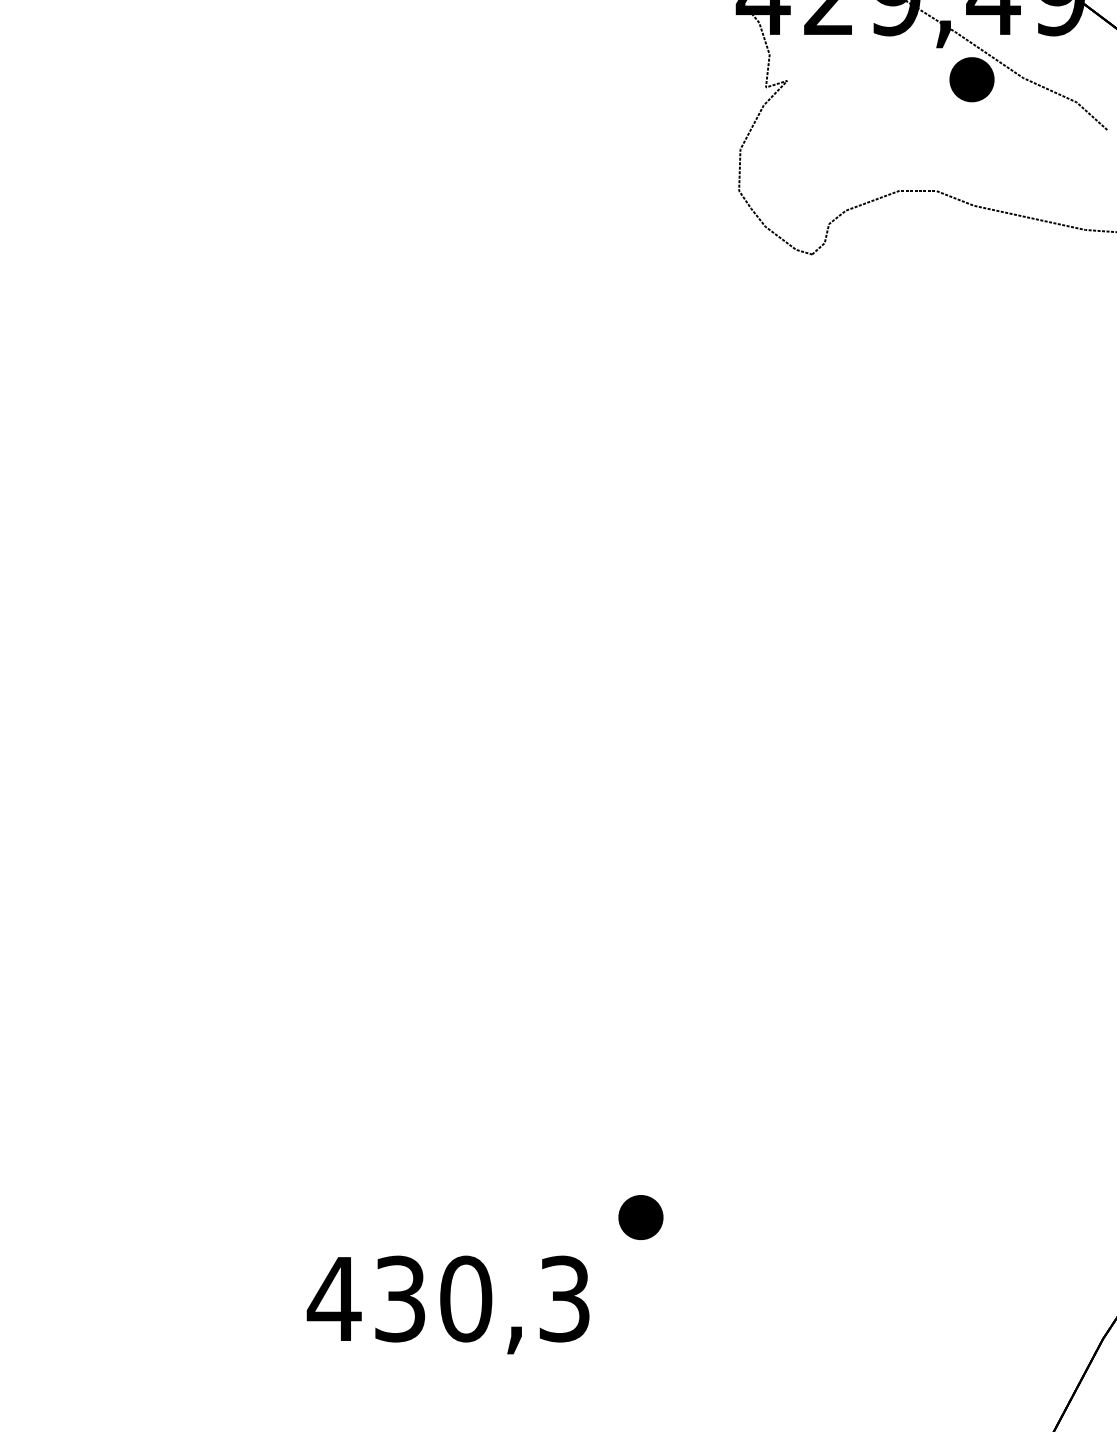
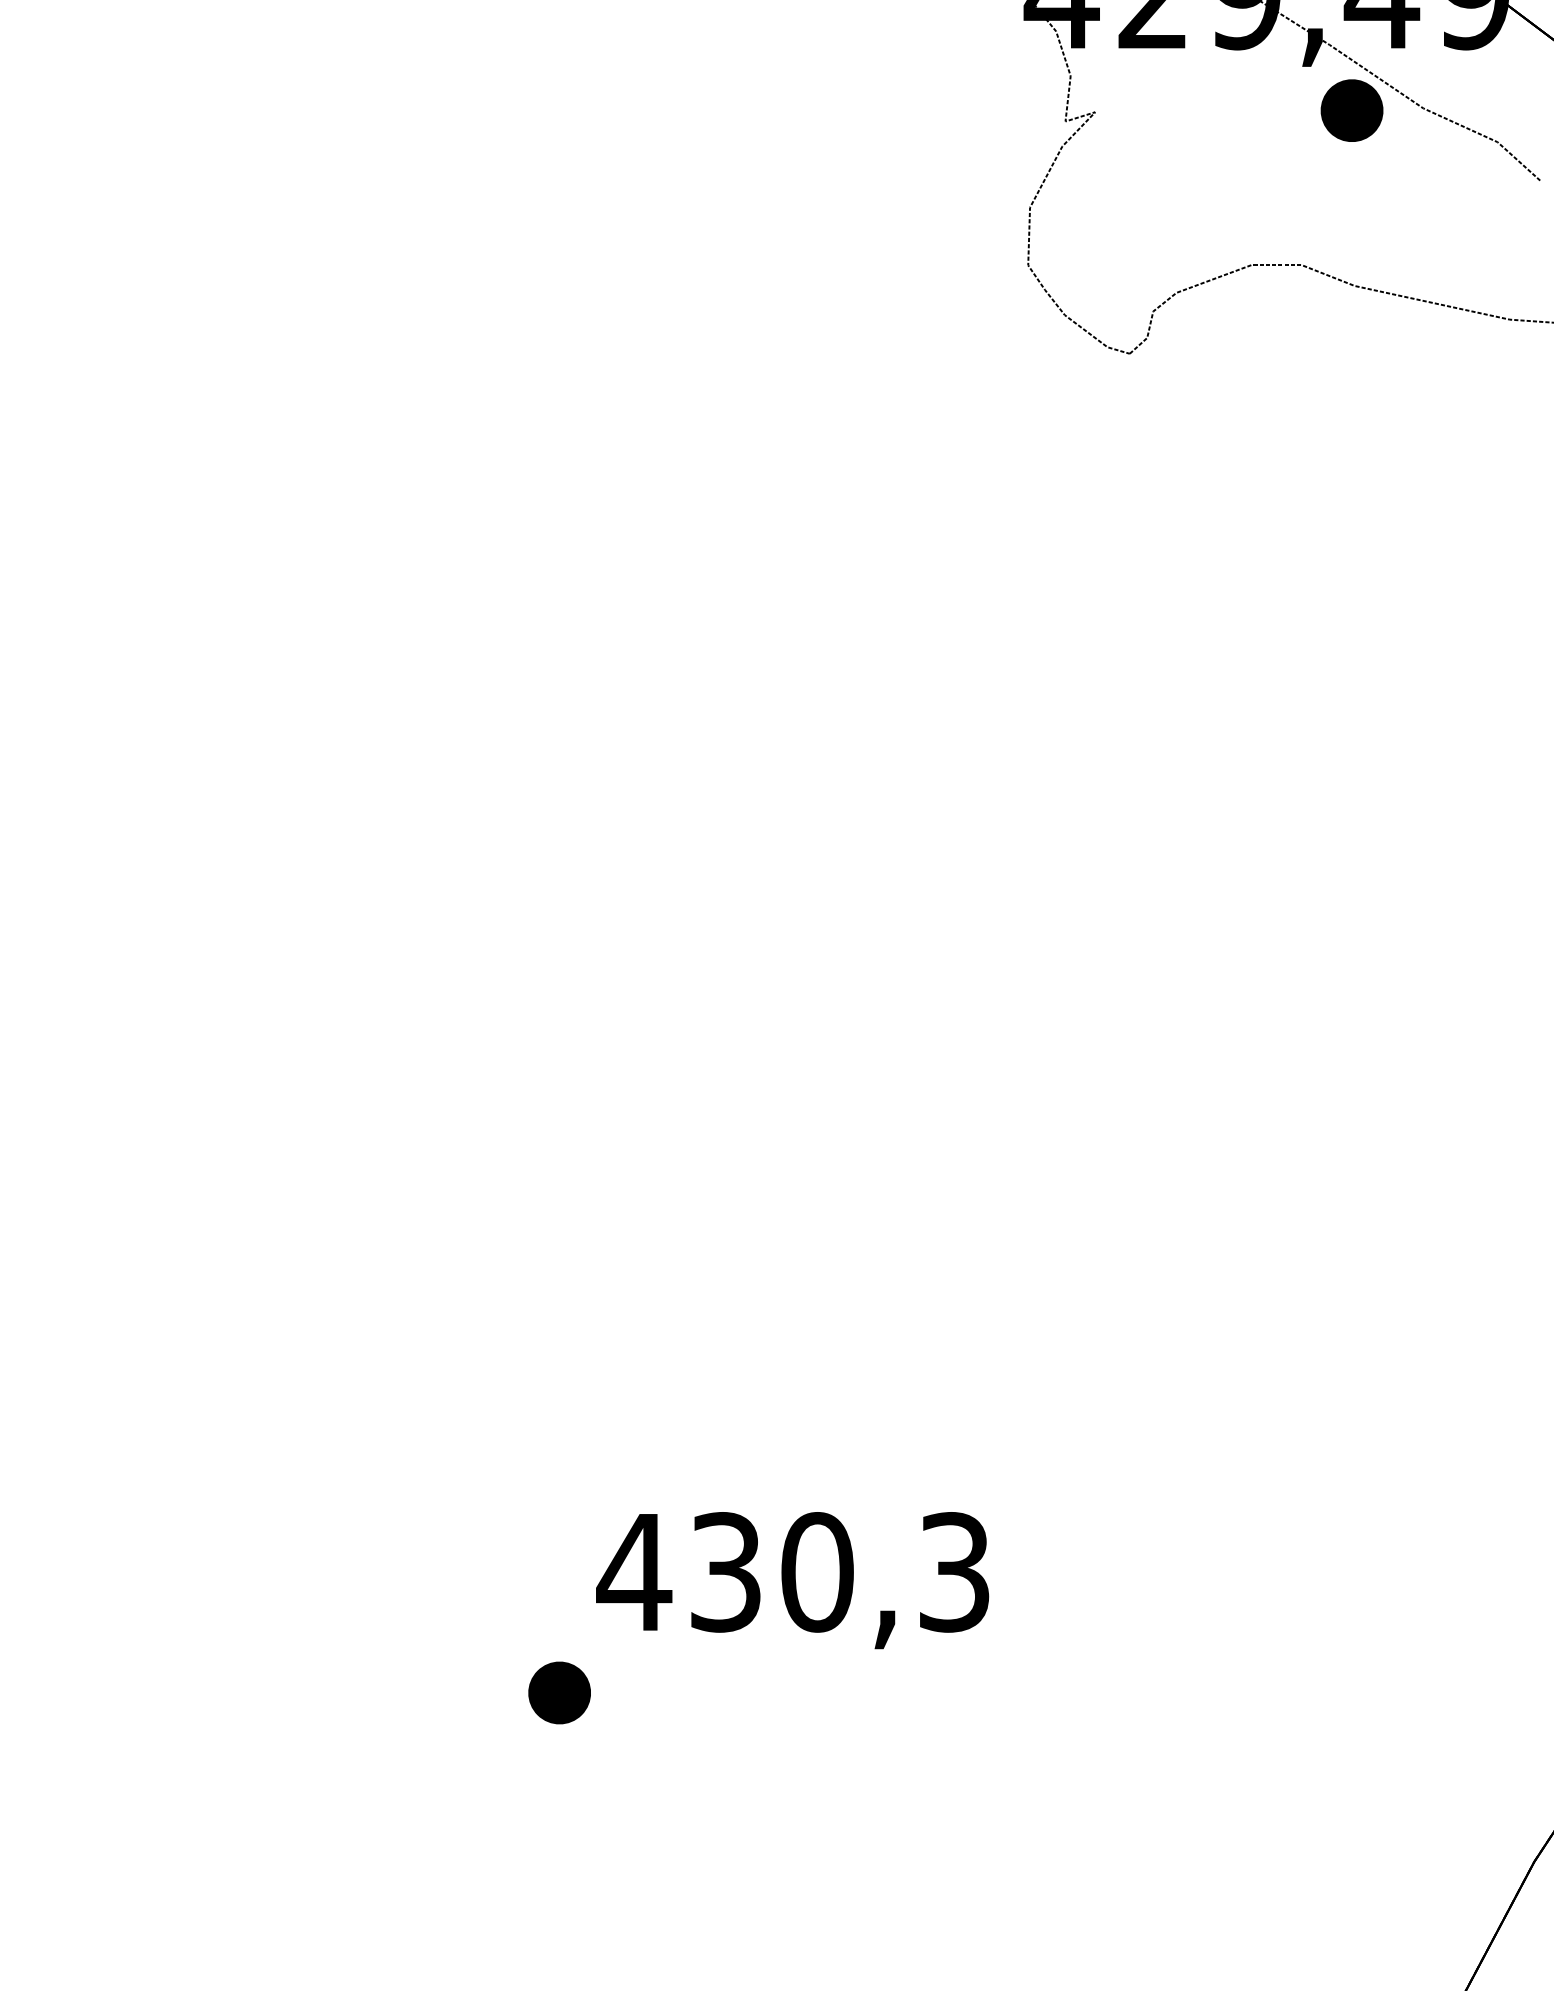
part: (640, 1217) -> (559, 1692), moved
text: (448, 1304) -> (792, 1580), moved

